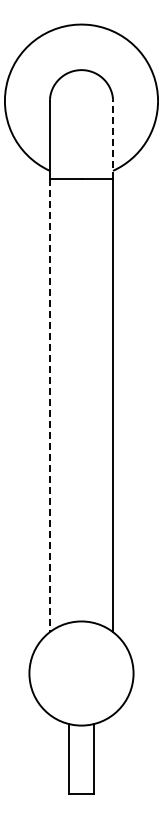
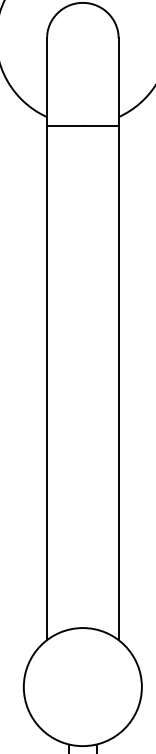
line: (113, 139) -> (119, 81), dashed -> solid
line: (49, 405) -> (46, 383), dashed -> solid

